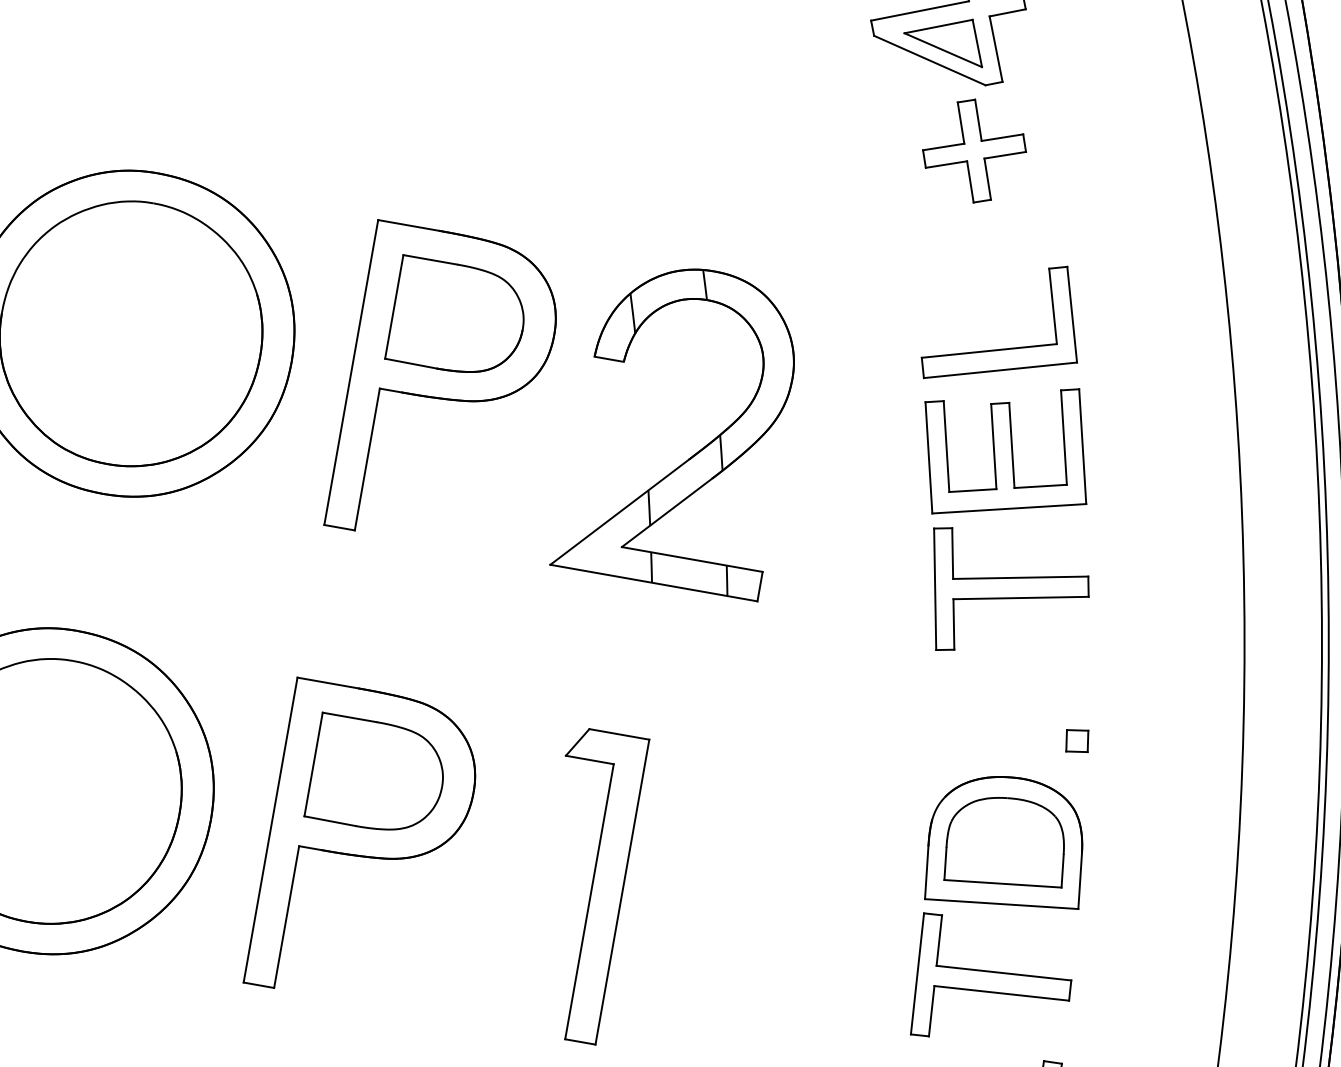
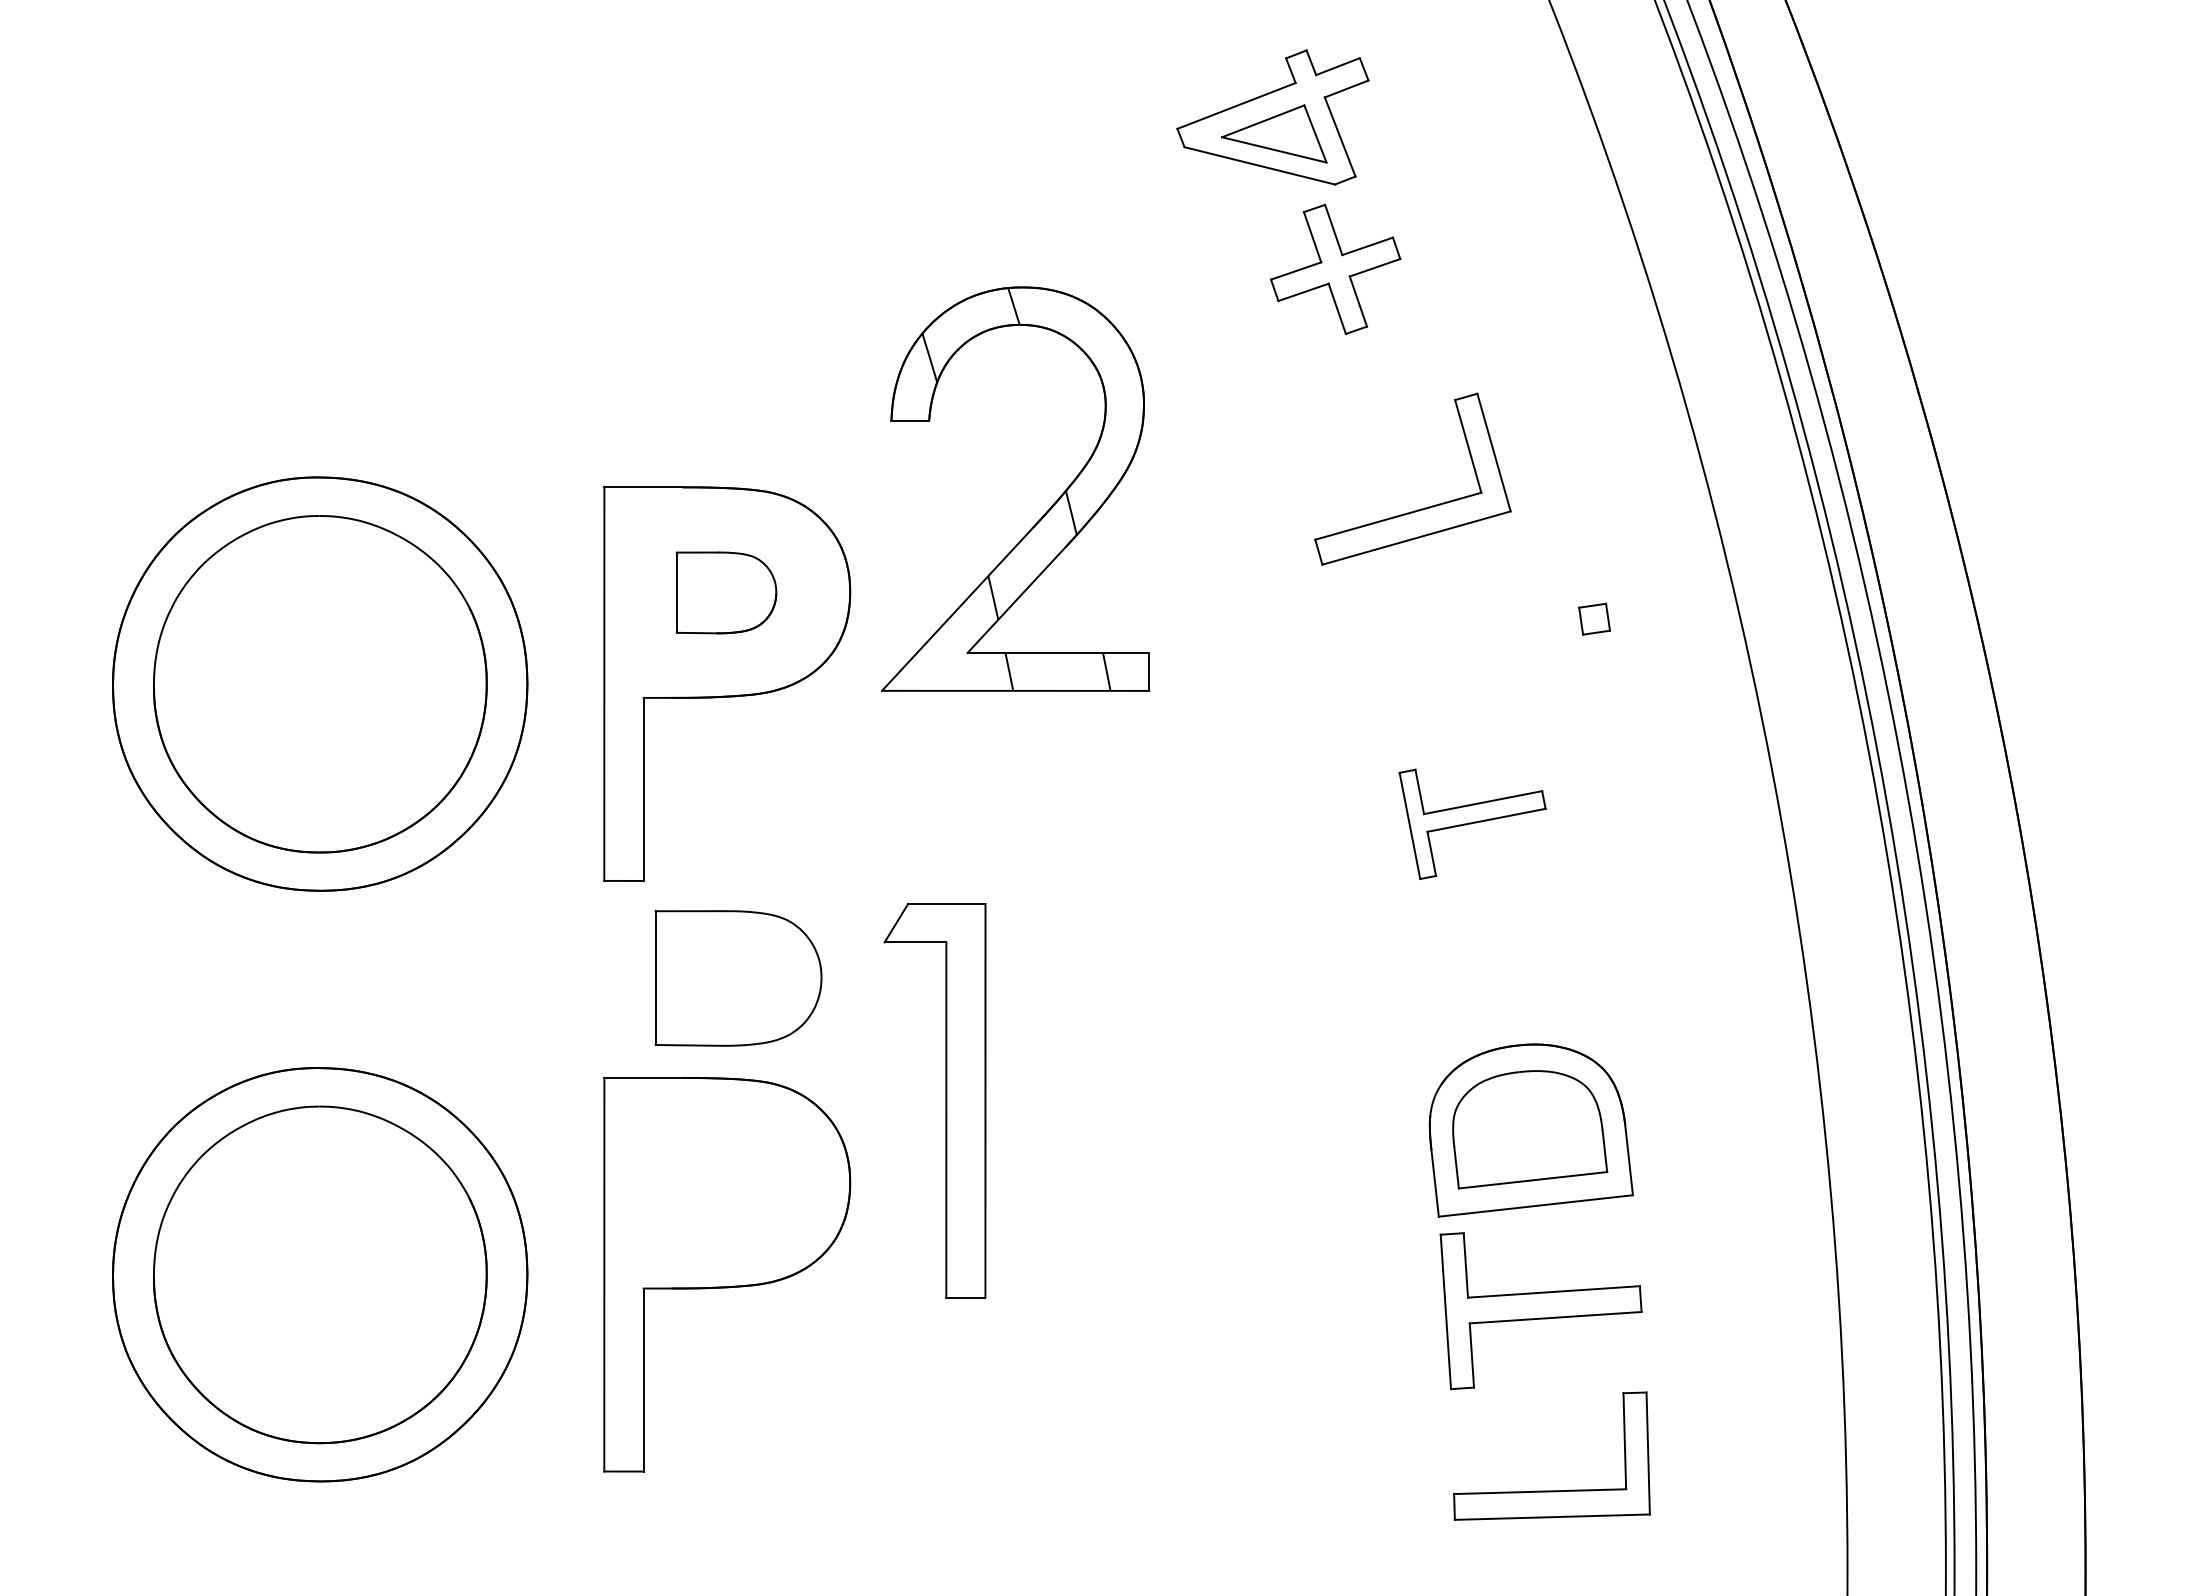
part: (458, 318) -> (726, 592), size x0.6
part: (698, 450) -> (1042, 515), moved
part: (1006, 451) -> (1441, 638), removed
part: (1004, 599) -> (1472, 824), size x0.7
part: (1077, 740) -> (1594, 618), moved
part: (377, 776) -> (738, 978), moved
part: (591, 886) -> (945, 1100), moved

